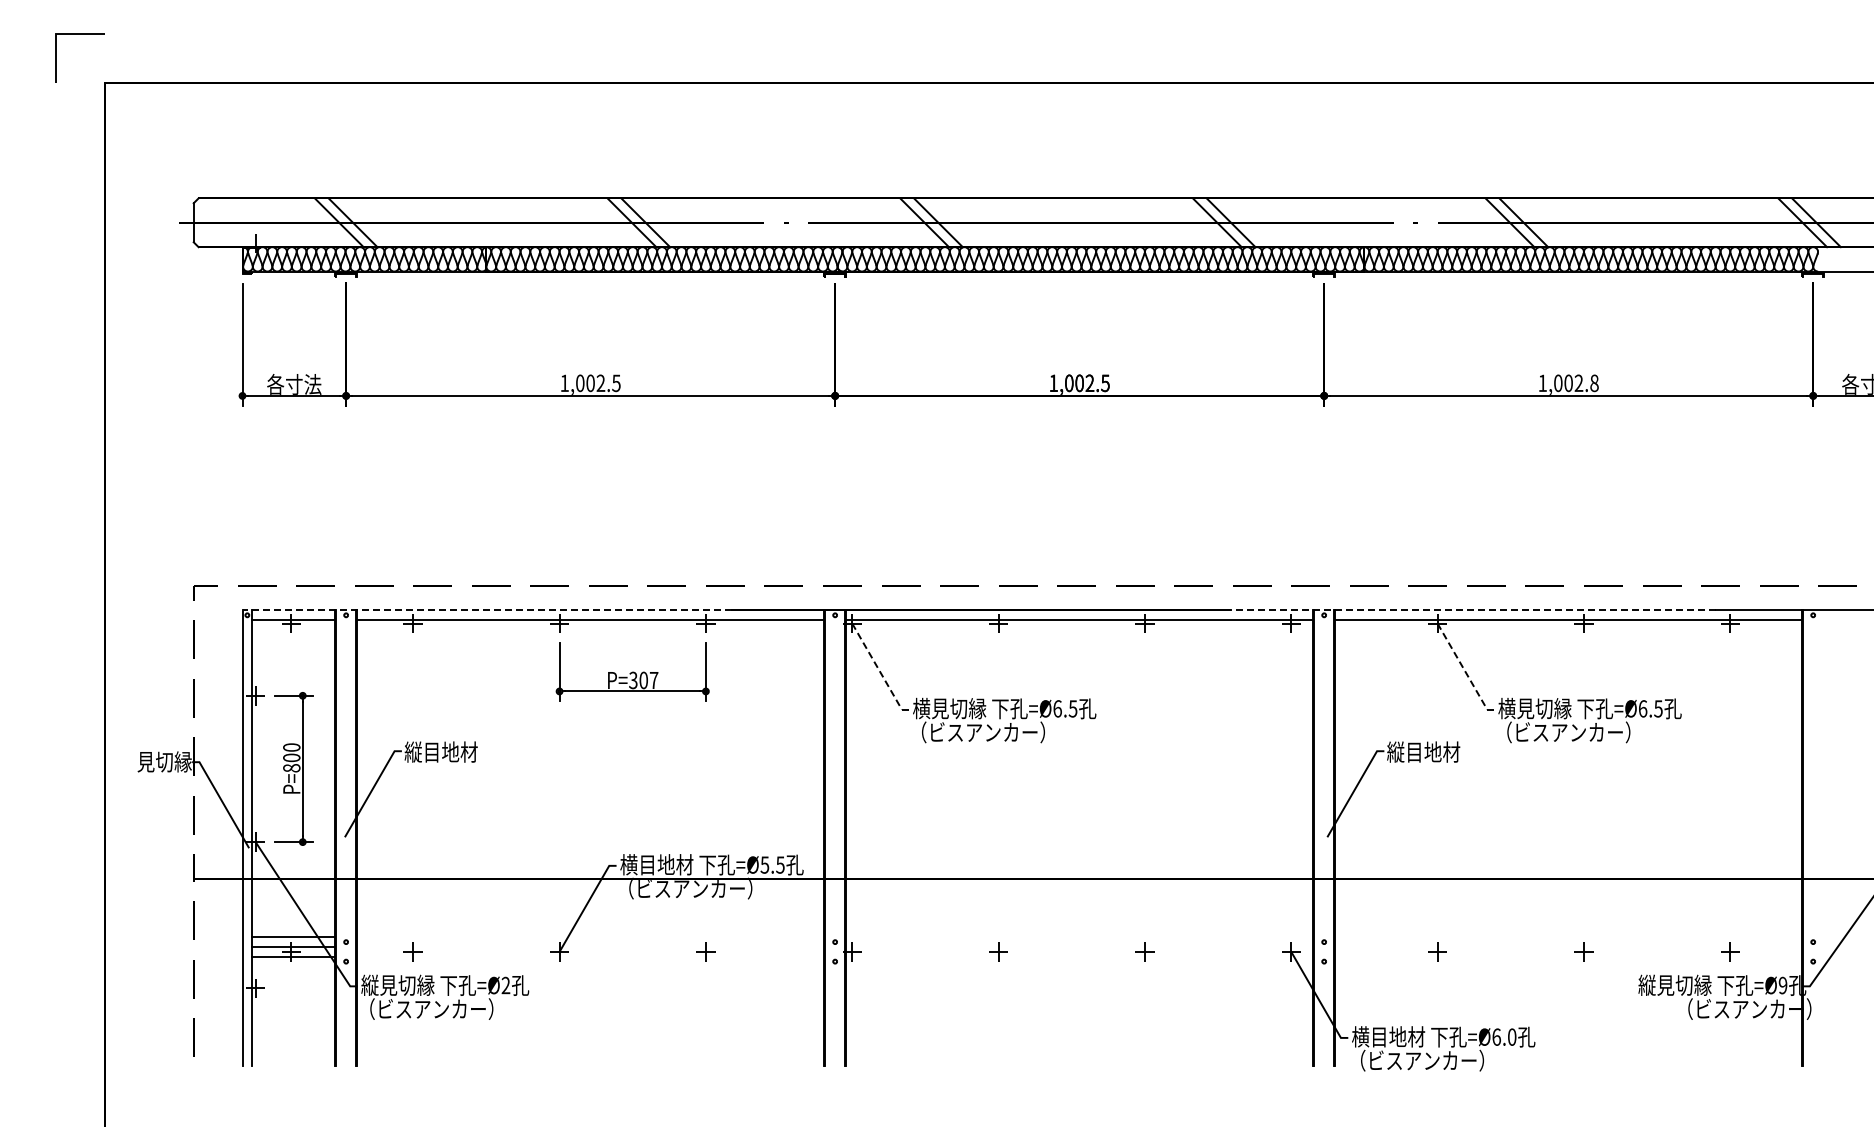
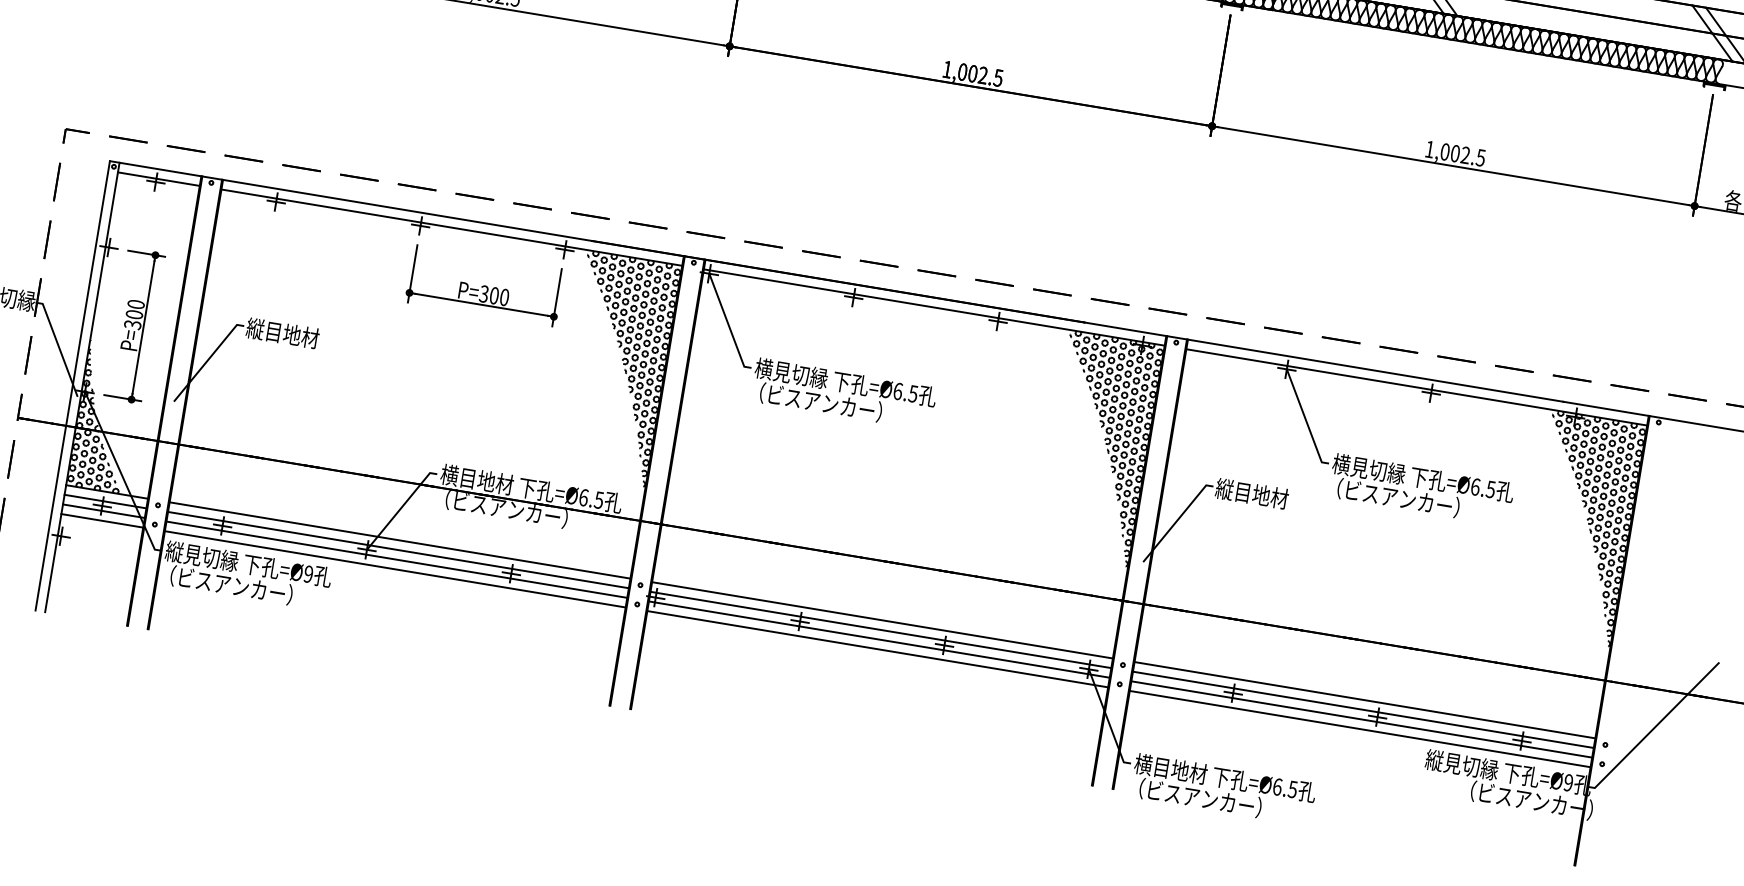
text: (1594, 382) -> (1481, 157), 1,002.8 -> 1,002.5
line: (487, 610) -> (351, 201), dashed -> solid
line: (1472, 610) -> (1323, 362), dashed -> solid
line: (879, 670) -> (728, 324), dashed -> solid
line: (1464, 670) -> (1305, 420), dashed -> solid
text: (653, 680) -> (503, 297), P=307 -> P=300
hatch: (775, 732) -> (615, 368), added
hatch: (1264, 732) -> (1098, 448), added
hatch: (1753, 732) -> (1580, 528), added
text: (291, 768) -> (132, 325), P=800 -> P=300
hatch: (278, 863) -> (104, 416), added
text: (764, 864) -> (583, 497), =Ø5.5 -> =Ø6.5
line: (590, 937) -> (399, 540), added
line: (1079, 937) -> (882, 620), added
line: (1568, 937) -> (1364, 700), added
line: (590, 947) -> (398, 550), added
line: (1079, 947) -> (880, 630), added
line: (1568, 947) -> (1363, 710), added
line: (590, 956) -> (396, 559), added
line: (1079, 956) -> (879, 639), added
line: (1568, 956) -> (1361, 719), added
line: (293, 966) -> (102, 520), added
line: (590, 966) -> (395, 569), added
line: (1079, 966) -> (877, 649), added
line: (1568, 966) -> (1359, 729), added
text: (505, 985) -> (308, 574), =Ø2 -> =Ø9
text: (1511, 1036) -> (1292, 788), =Ø6.0 -> =Ø6.5

